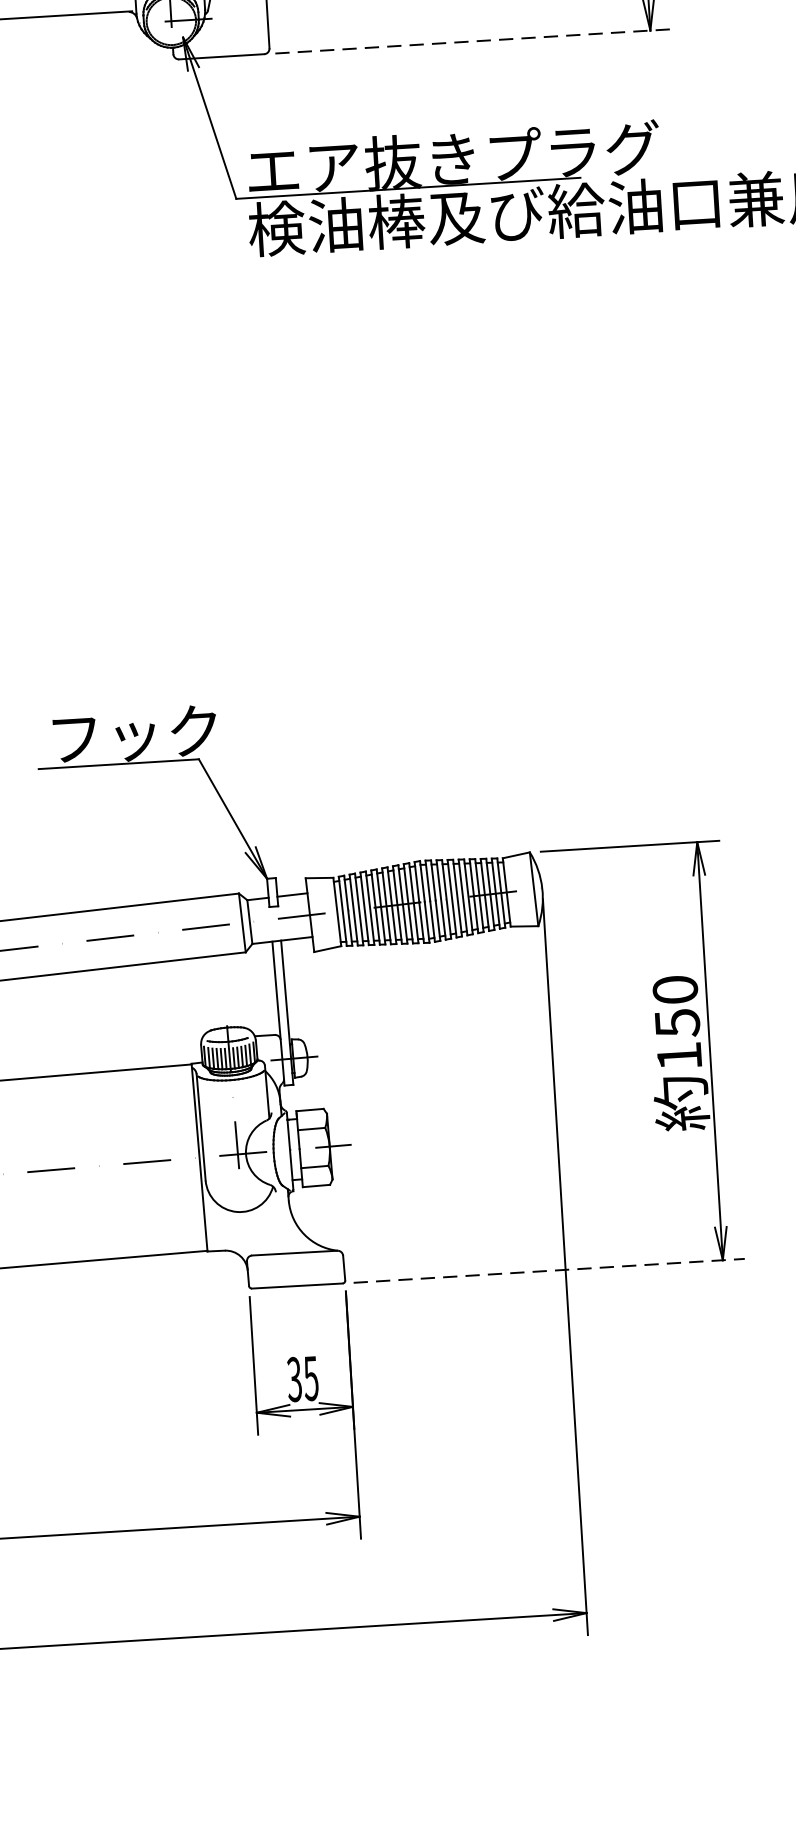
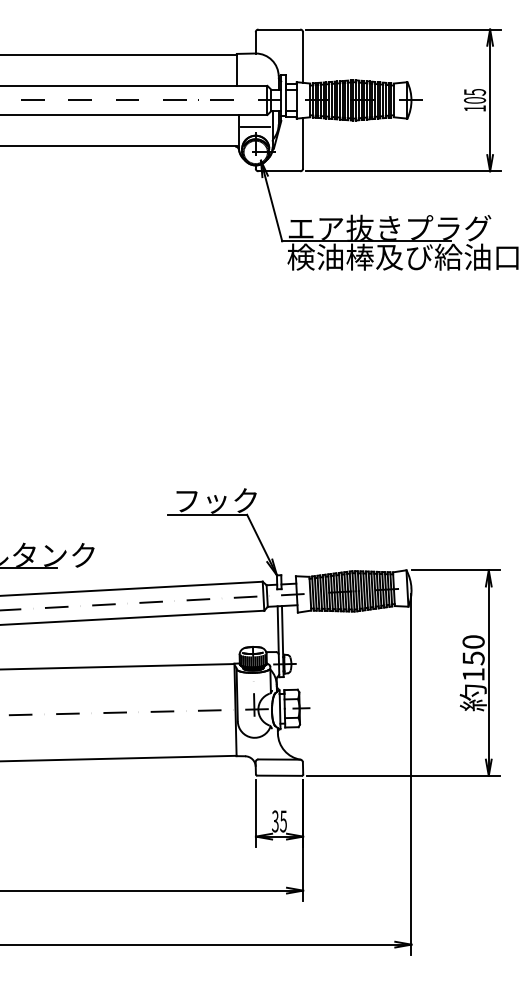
line: (474, 41) -> (403, 171), dashed -> solid
line: (549, 1270) -> (403, 775), dashed -> solid

